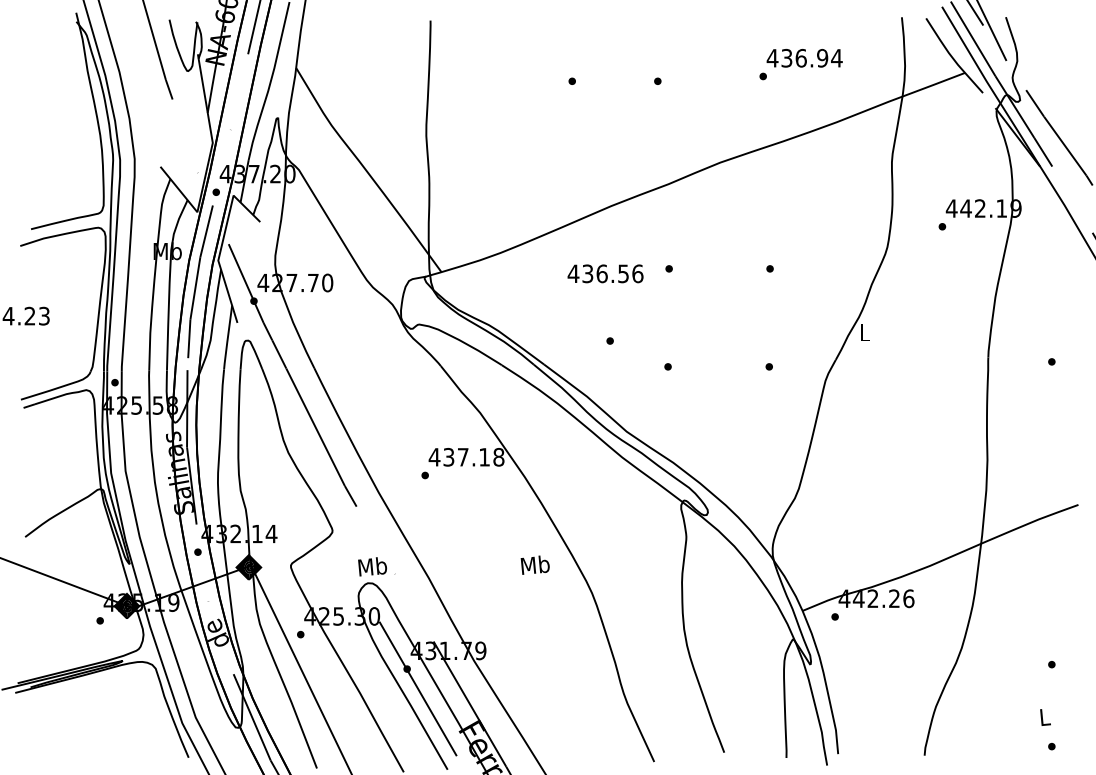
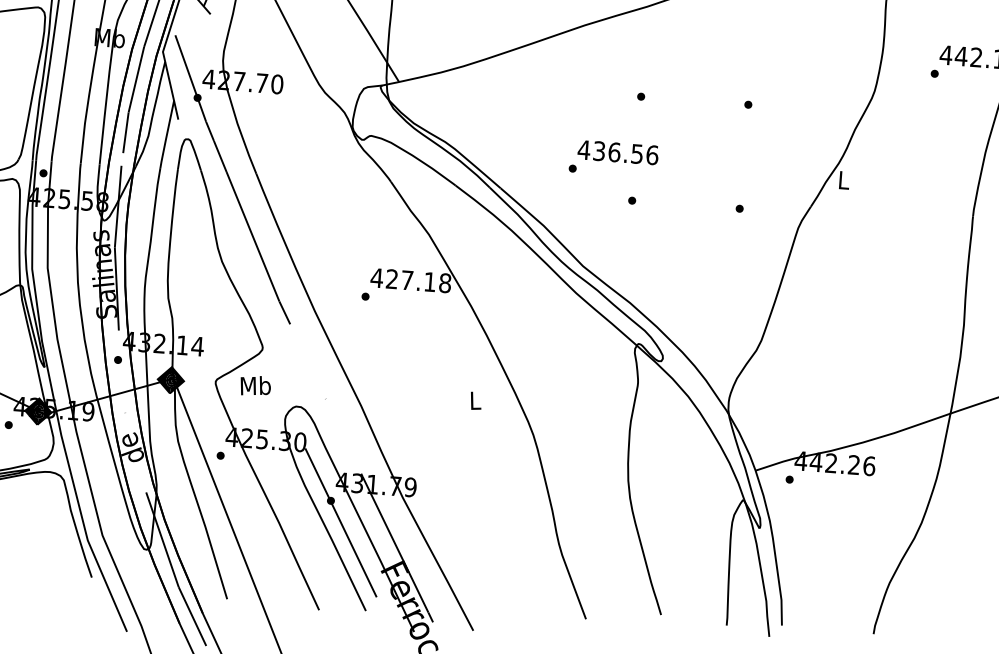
text: (605, 273) -> (618, 152), moved
text: (448, 457) -> (391, 279), 437.18 -> 427.18
text: (534, 564) -> (474, 399), Mb -> L
text: (372, 566) -> (255, 385), moved

